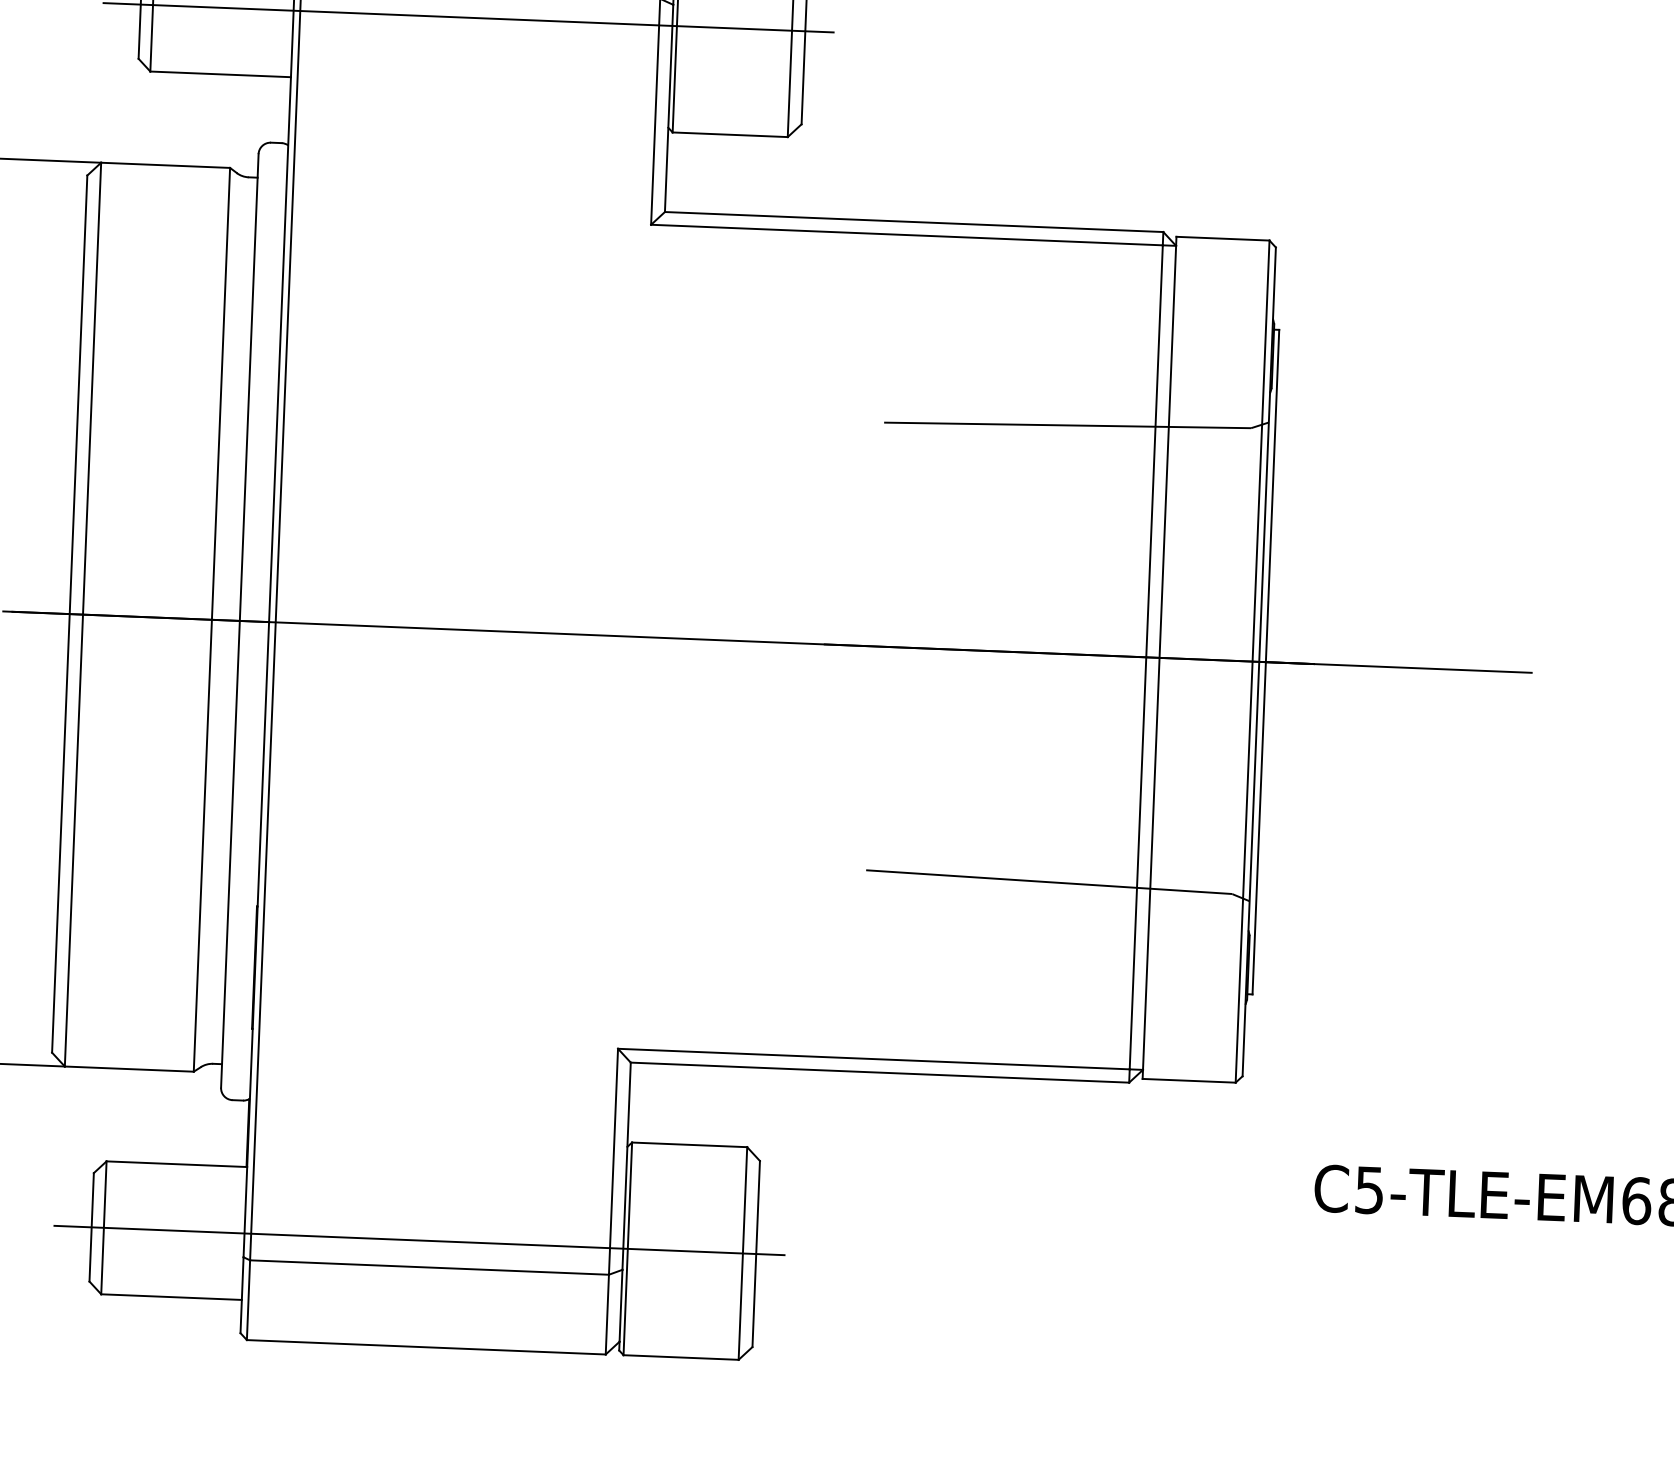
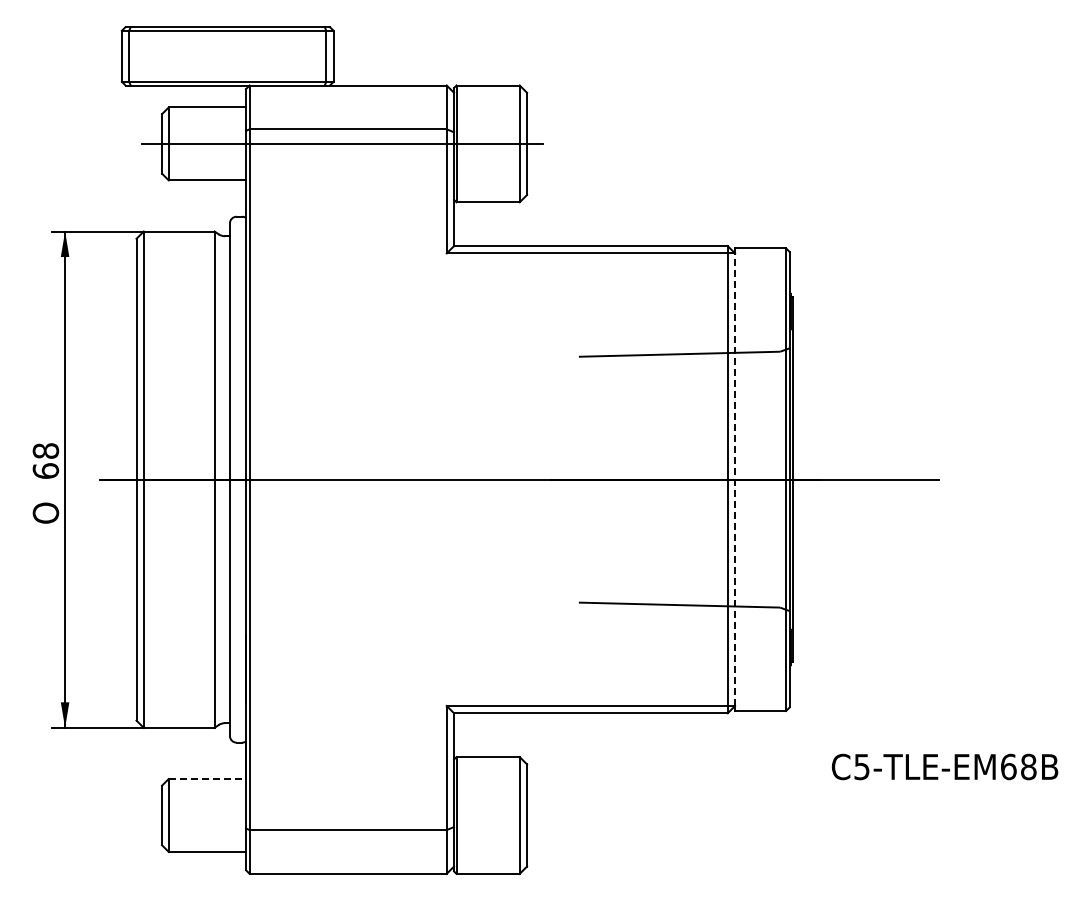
line: (1160, 657) -> (735, 479), solid -> dashed
line: (177, 1163) -> (207, 778), solid -> dashed
line: (418, 1240) -> (341, 815), removed

